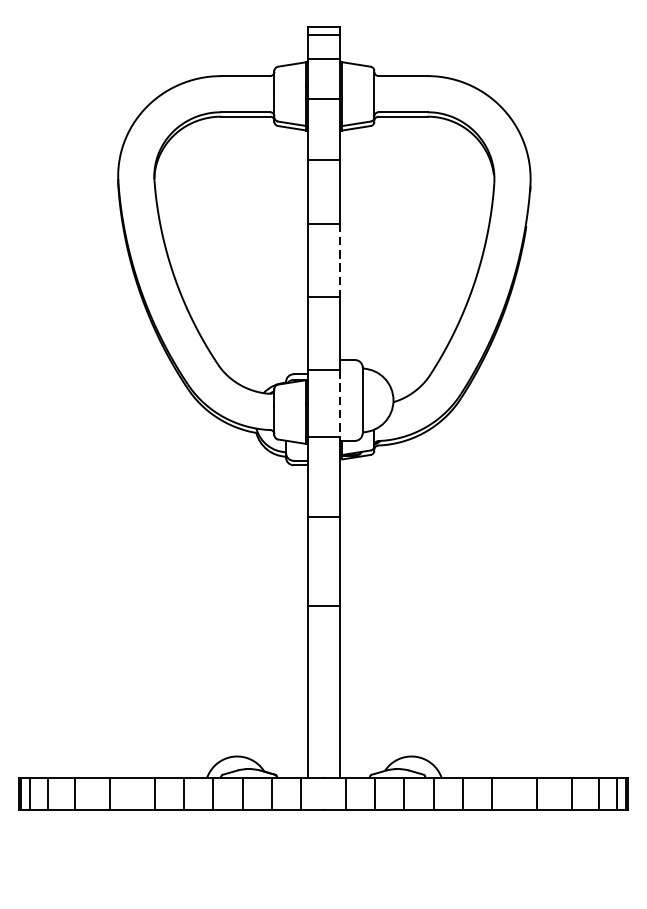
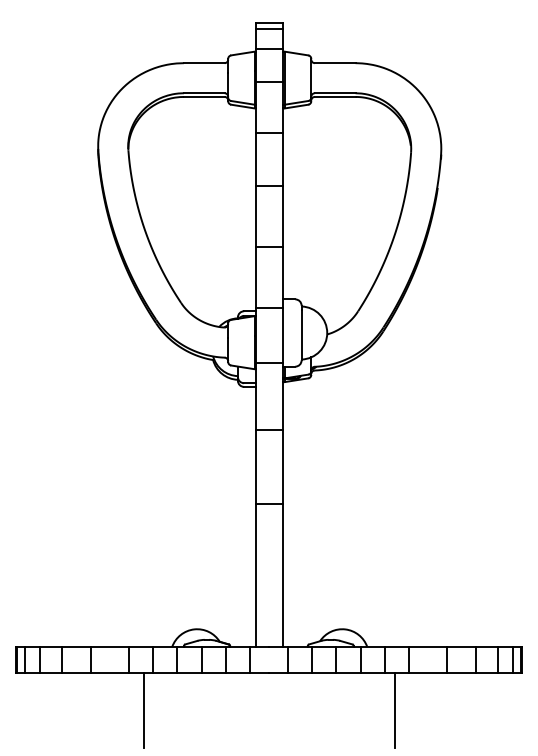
line: (340, 260) -> (283, 216), dashed -> solid
line: (340, 403) -> (283, 335), dashed -> solid
line: (173, 854) -> (144, 710), added
line: (475, 854) -> (395, 710), added

